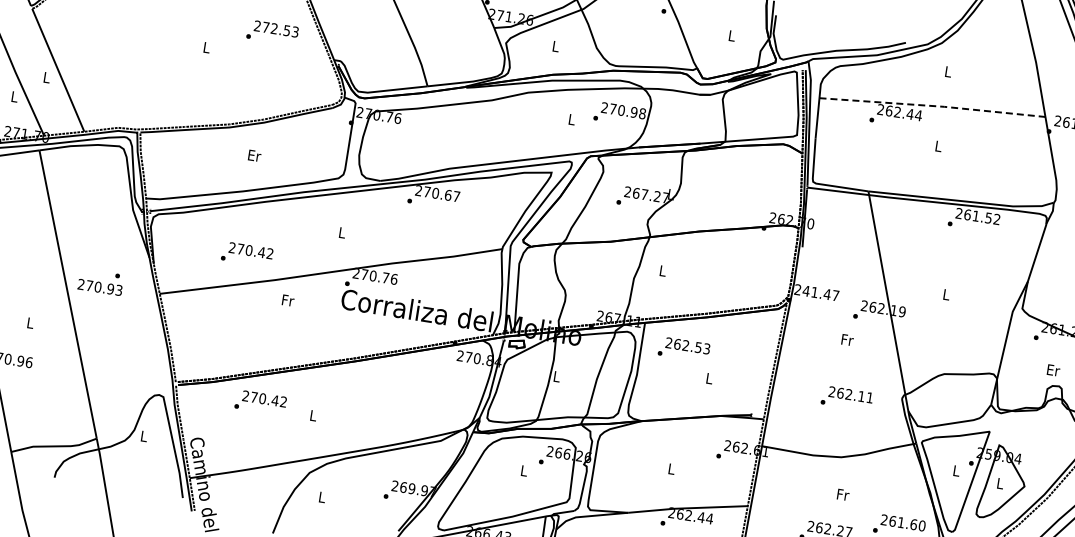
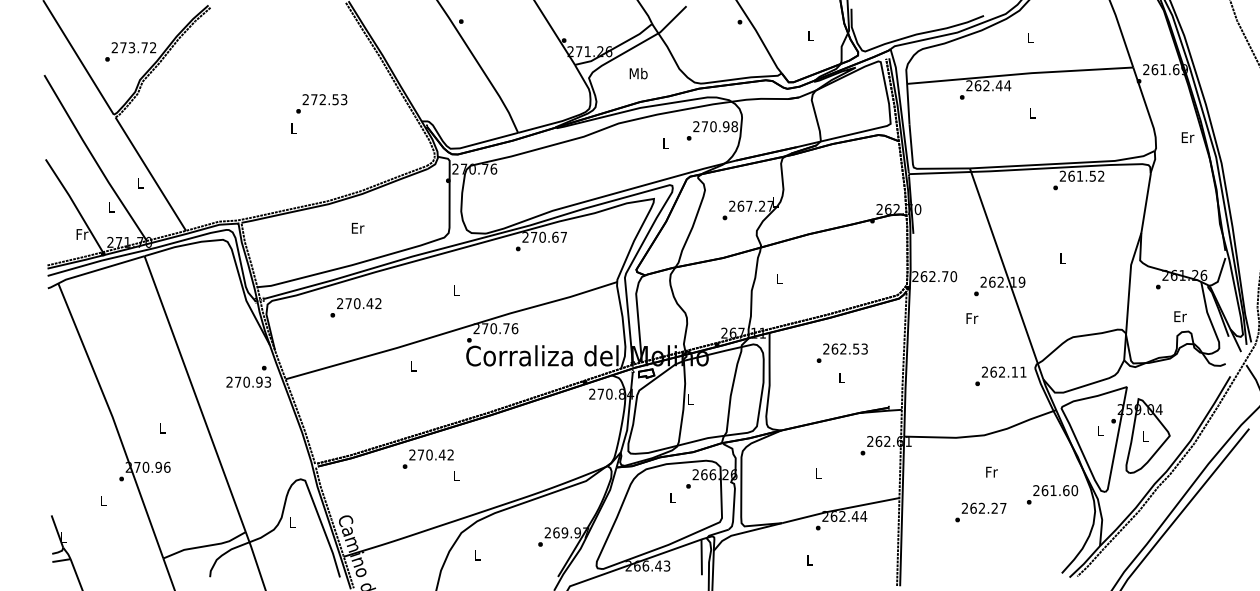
text: (272, 32) -> (321, 103), moved
text: (555, 46) -> (638, 73), L -> Mb
line: (932, 106) -> (1020, 74), dashed -> solid
text: (246, 254) -> (355, 307), moved
text: (100, 281) -> (248, 376), moved
text: (820, 293) -> (938, 276), 241.47 -> 262.70
text: (288, 300) -> (413, 365), Fr -> L
text: (683, 348) -> (841, 352), moved
text: (846, 397) -> (1000, 375), moved
text: (260, 401) -> (427, 458), moved

